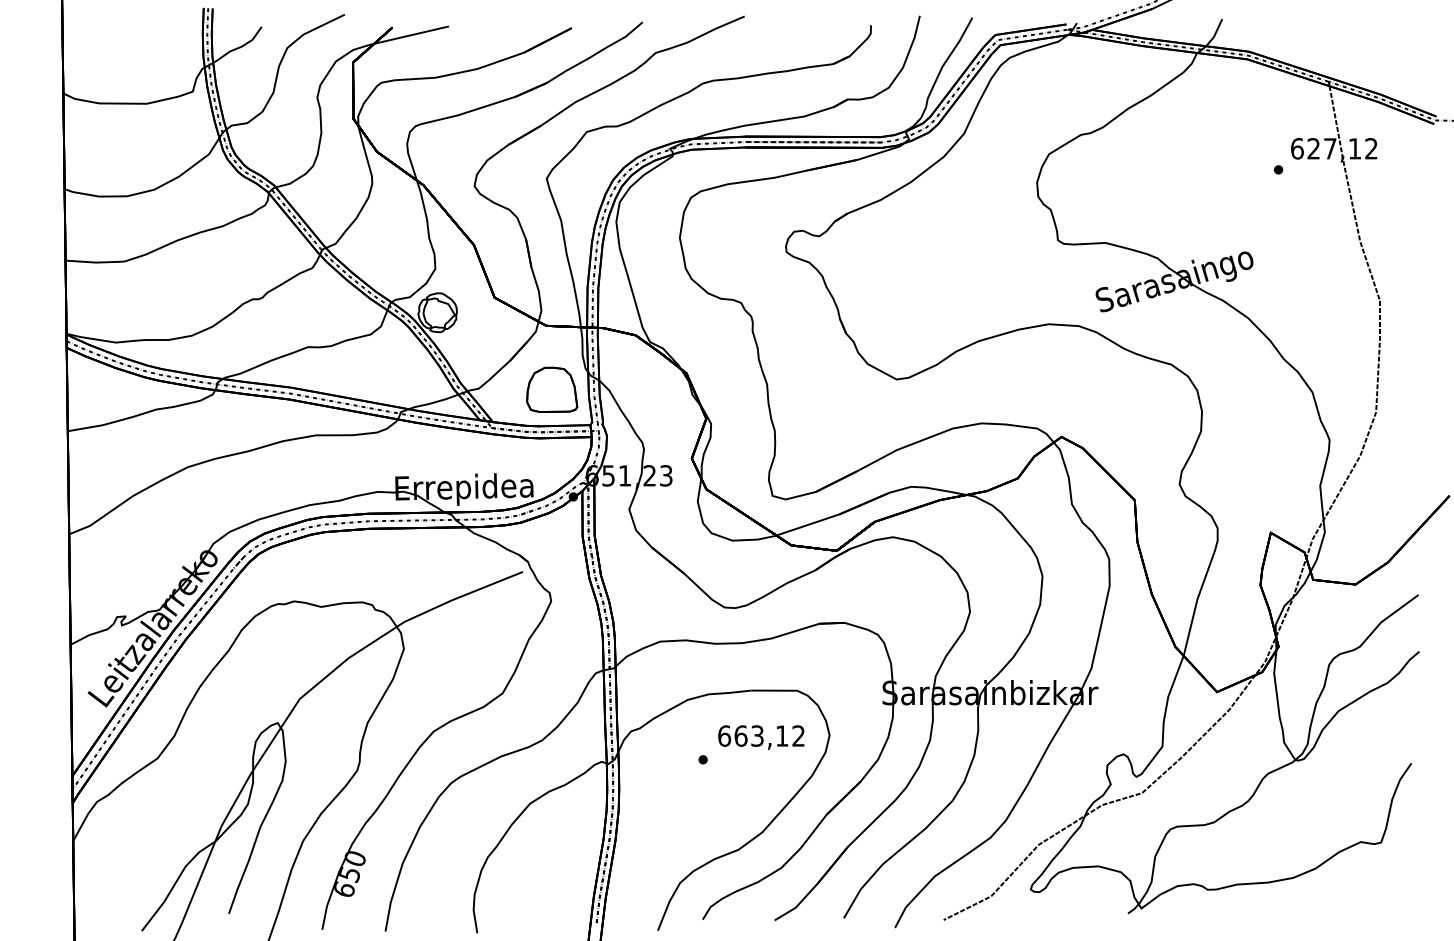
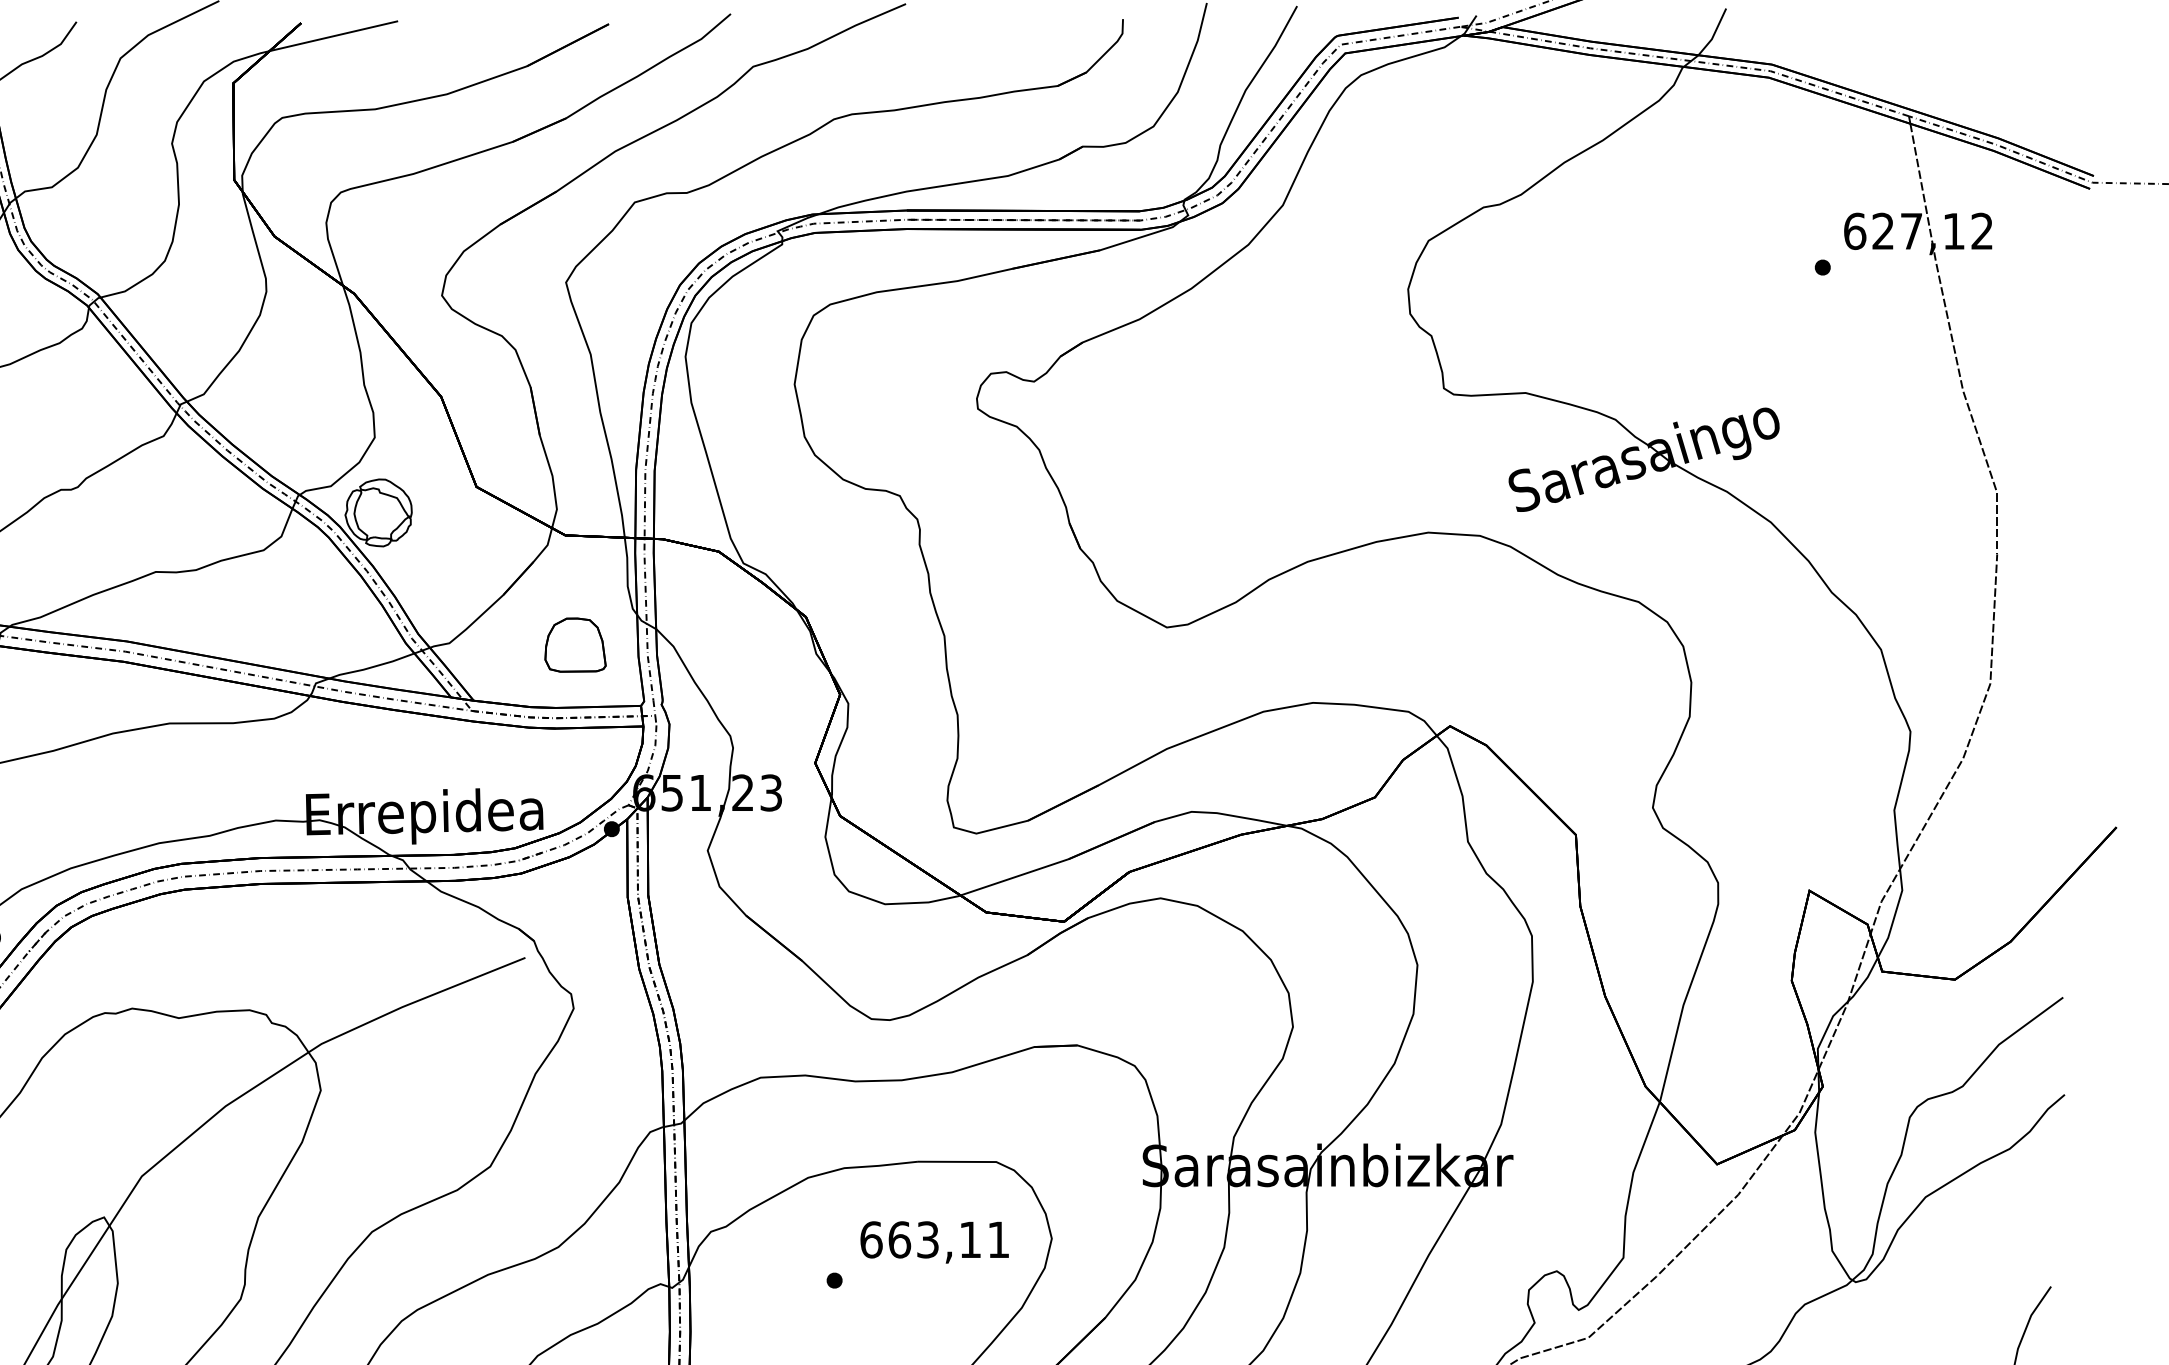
part: (552, 389) -> (575, 644), size x0.7
text: (798, 735) -> (998, 1238), 663,12 -> 663,11

